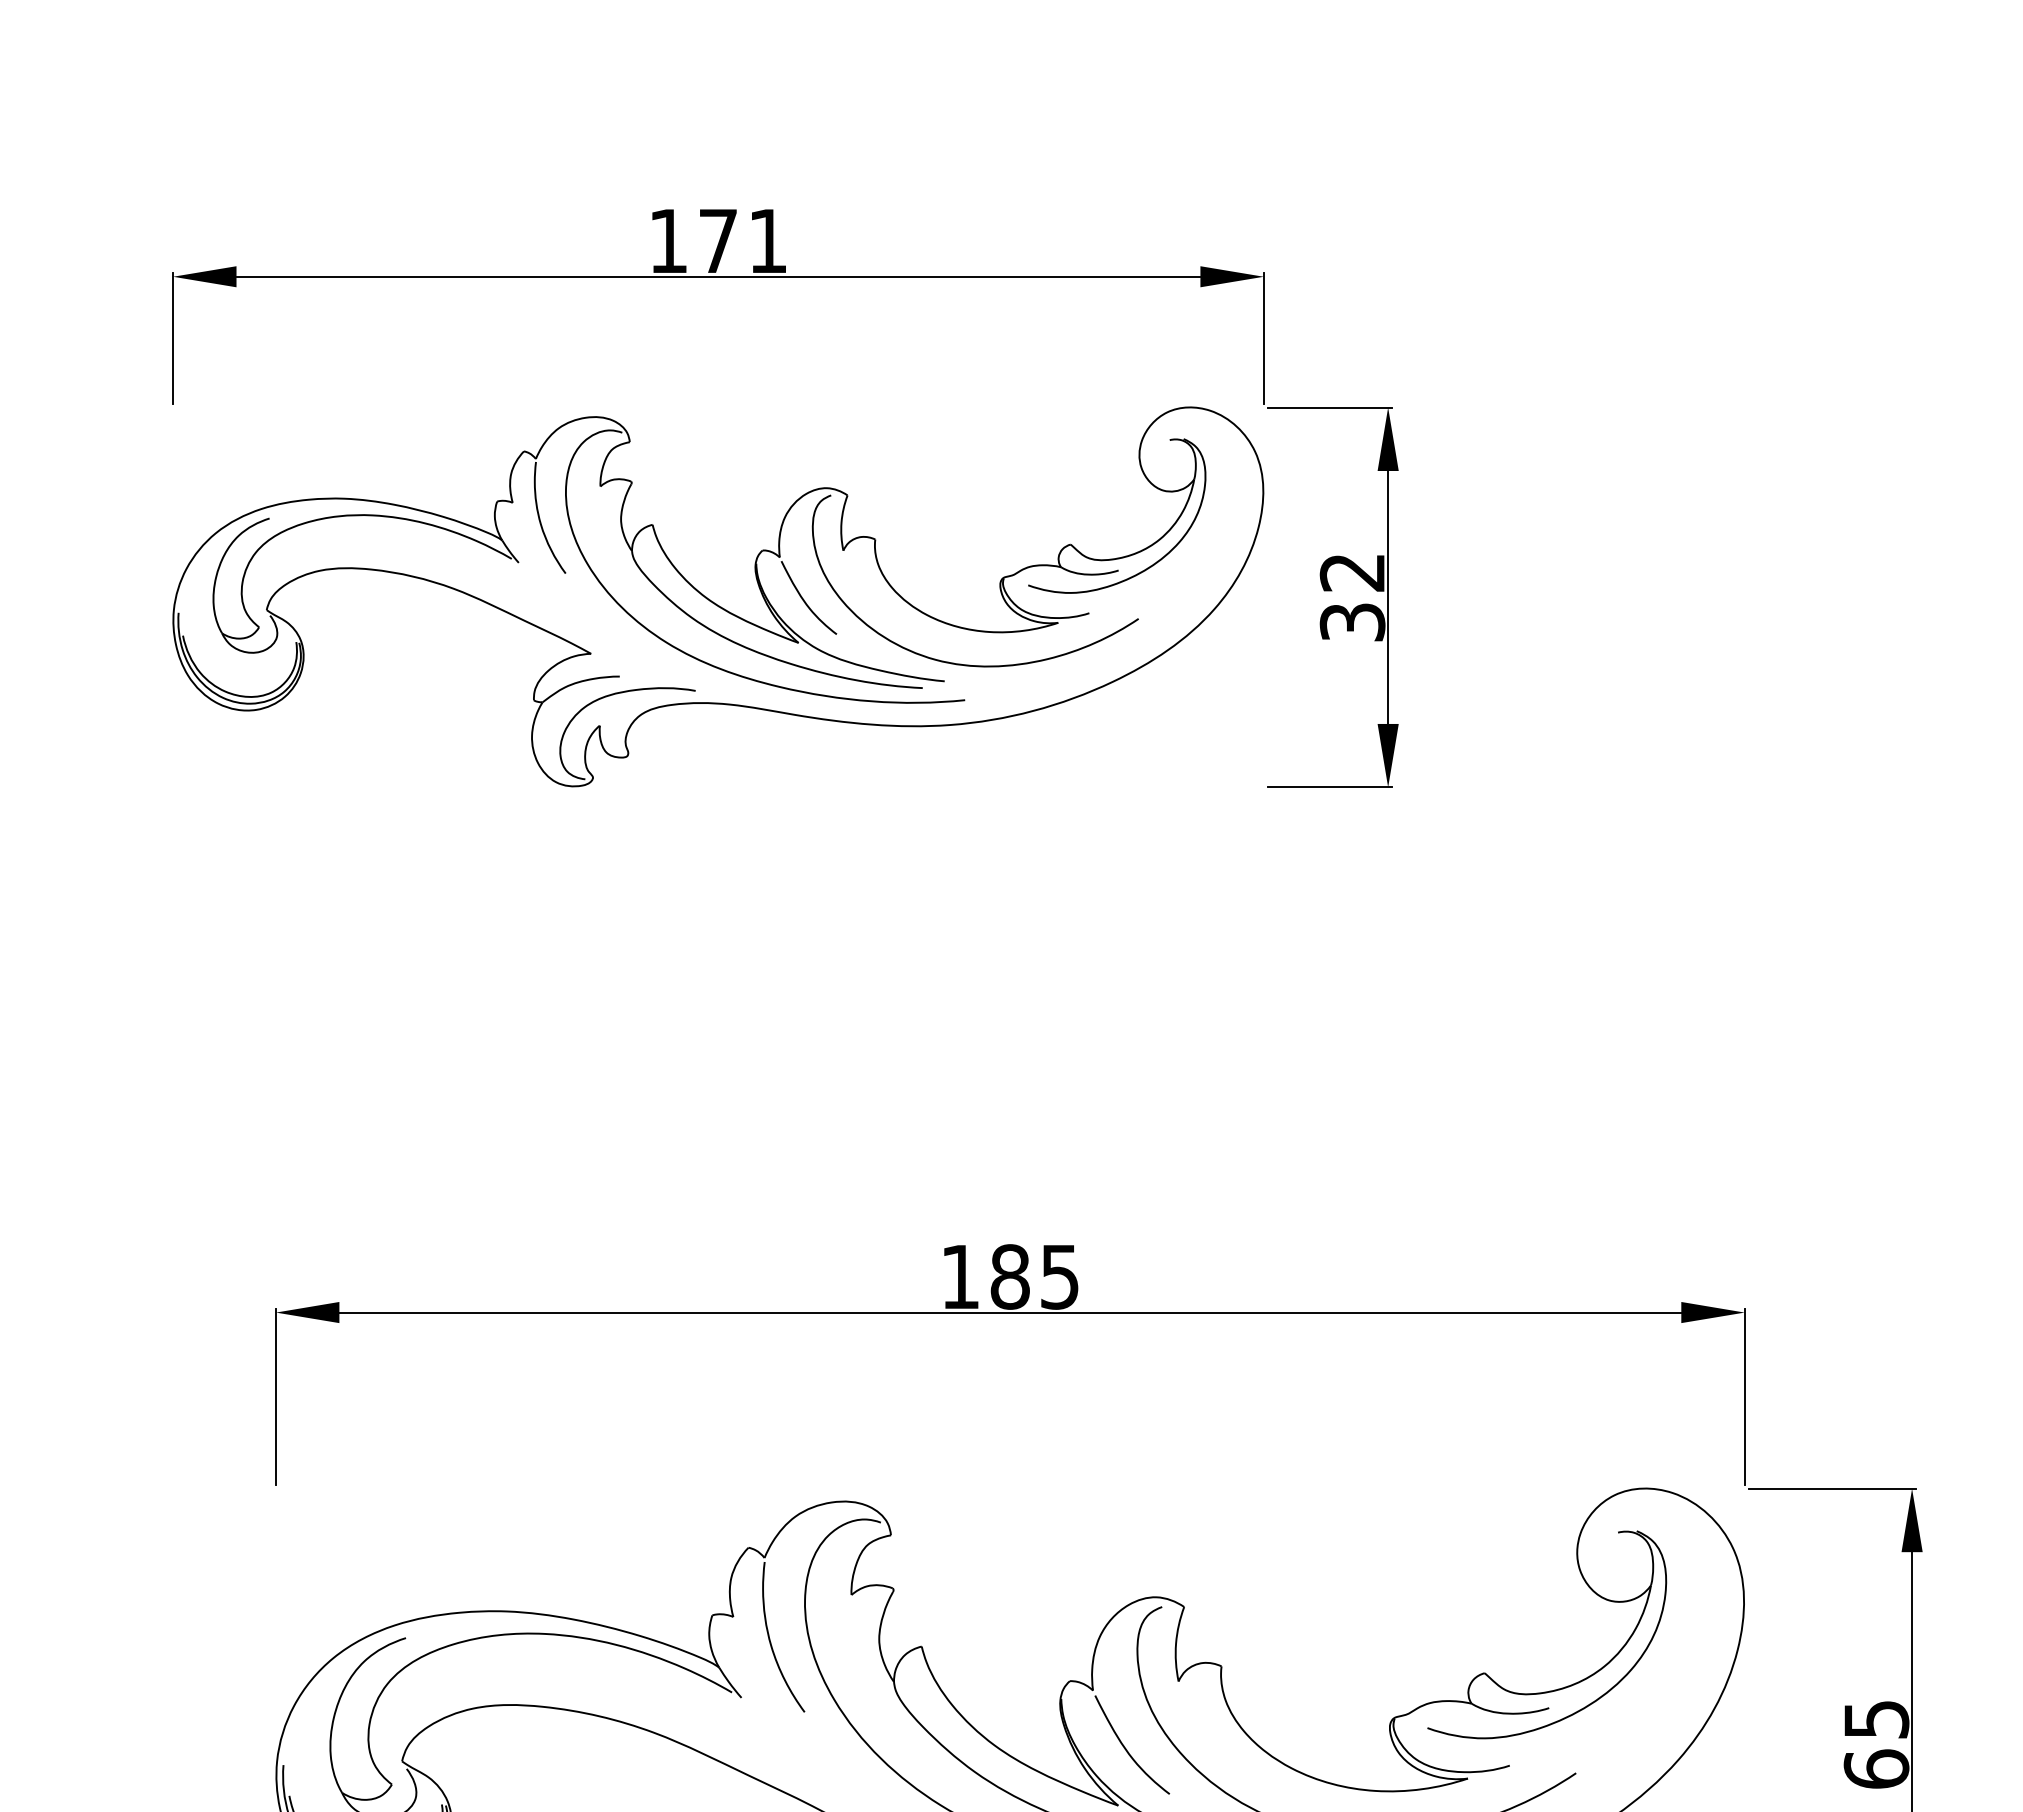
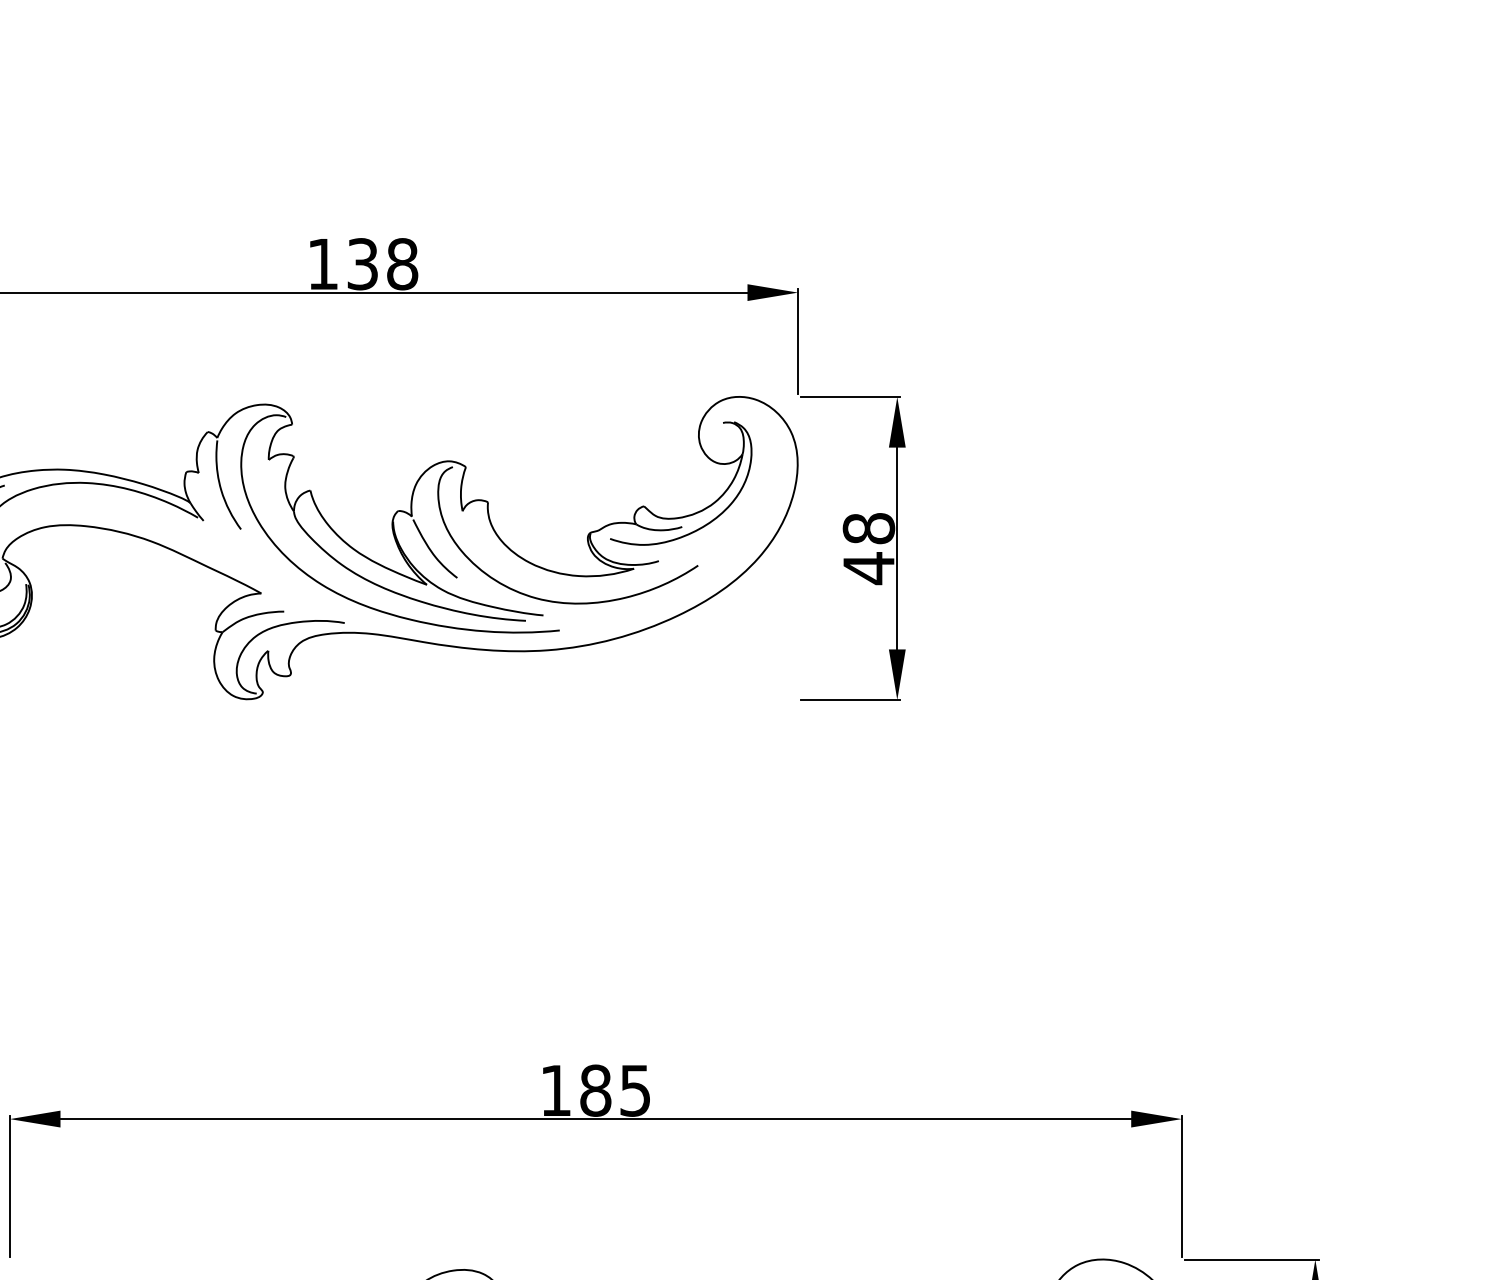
text: (743, 241) -> (382, 264), 171 -> 138
text: (1352, 598) -> (868, 549), 32 -> 48

